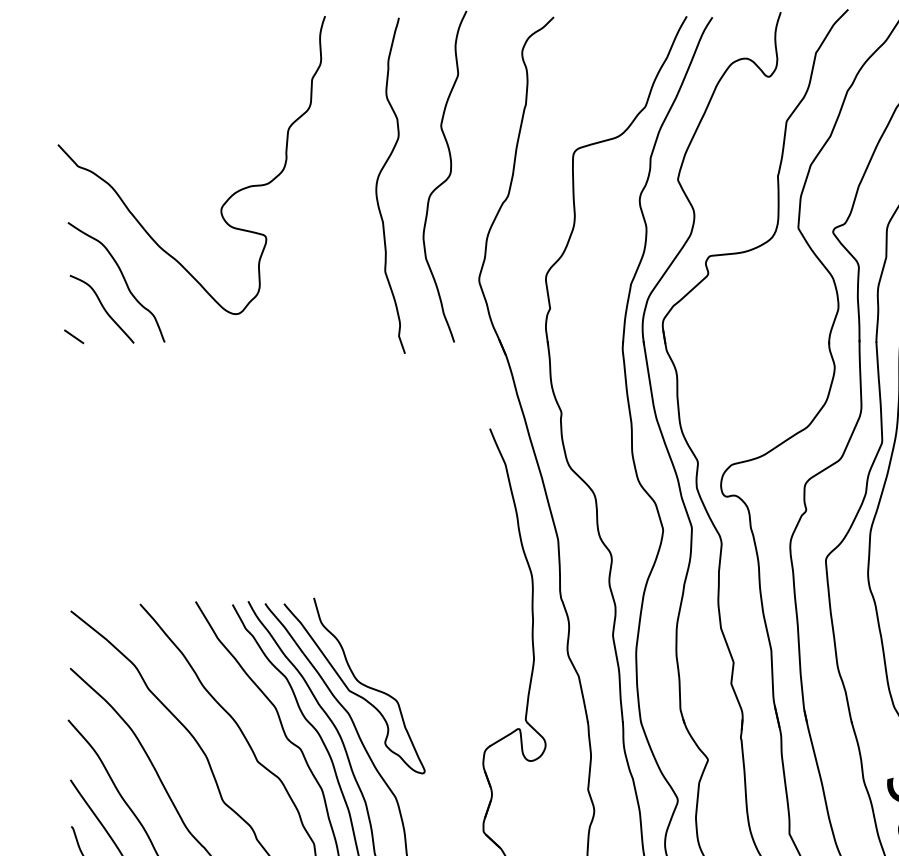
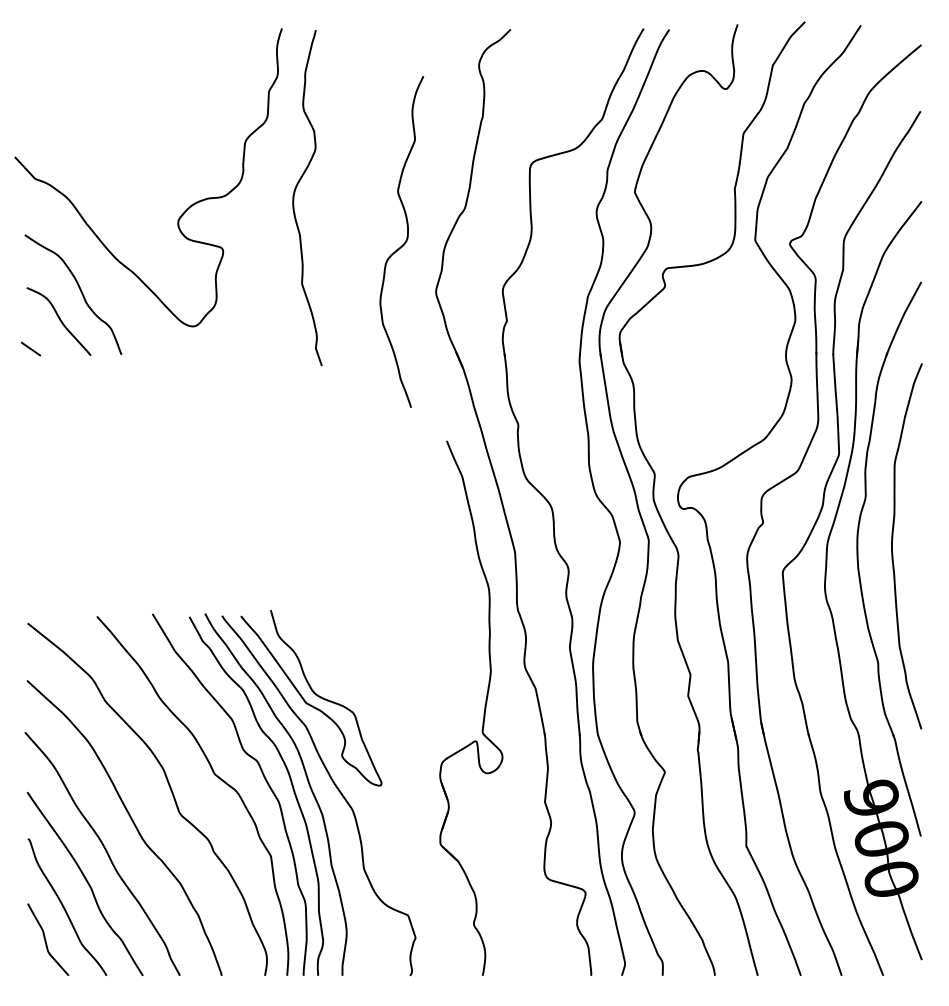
curve: (446, 178) -> (403, 243), moved
curve: (377, 186) -> (294, 198), moved

